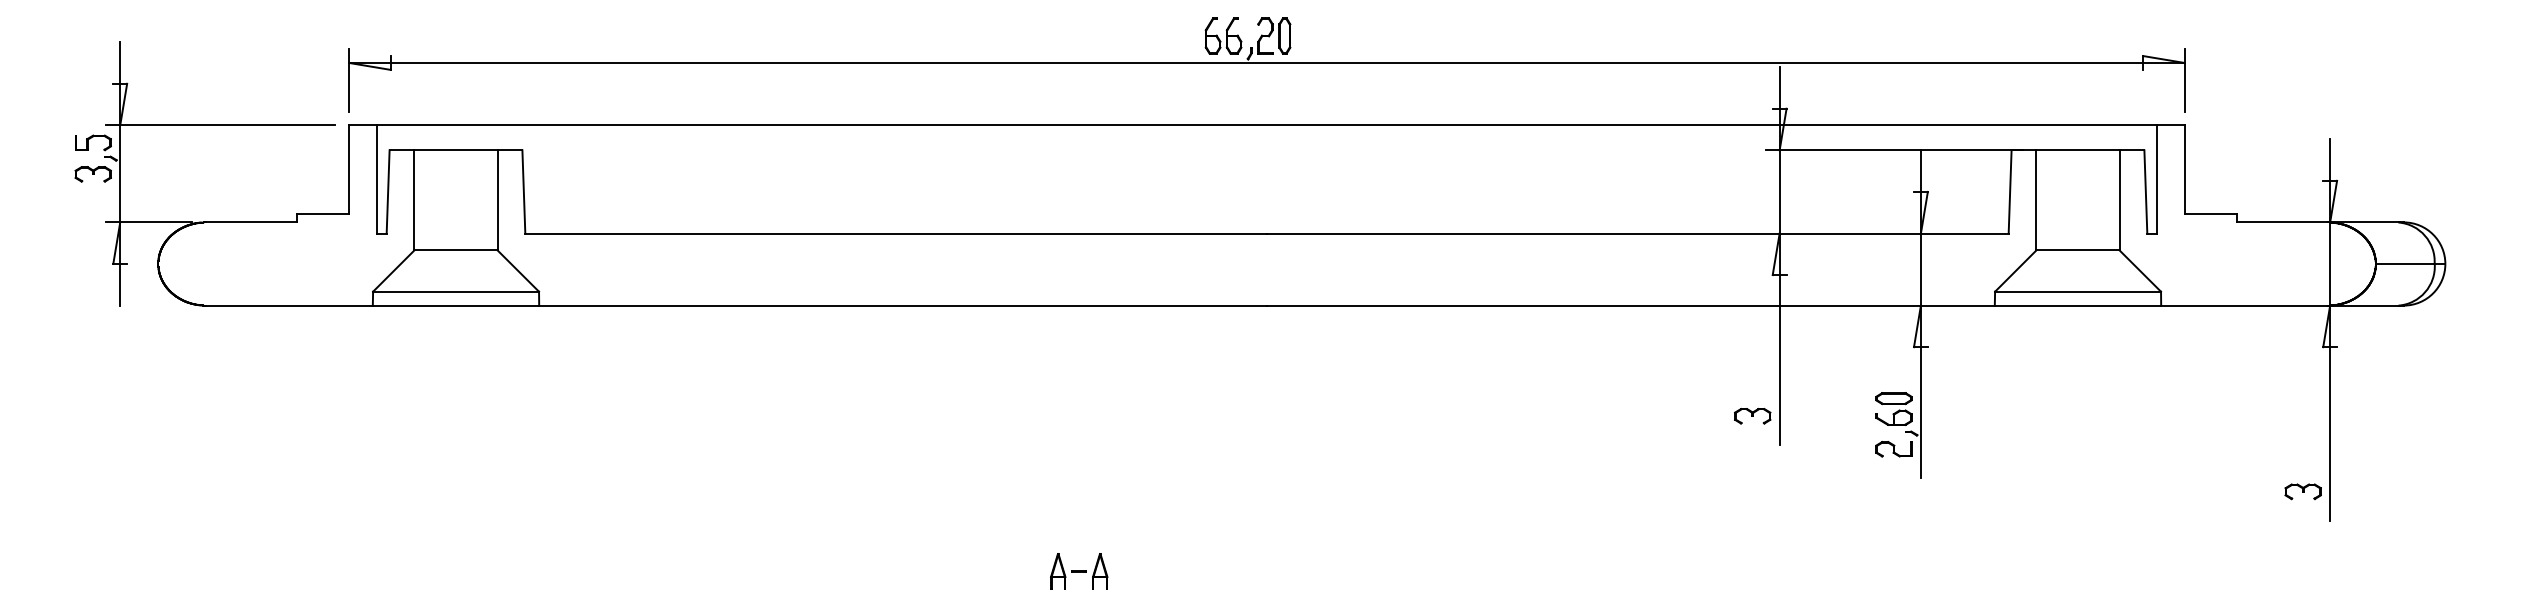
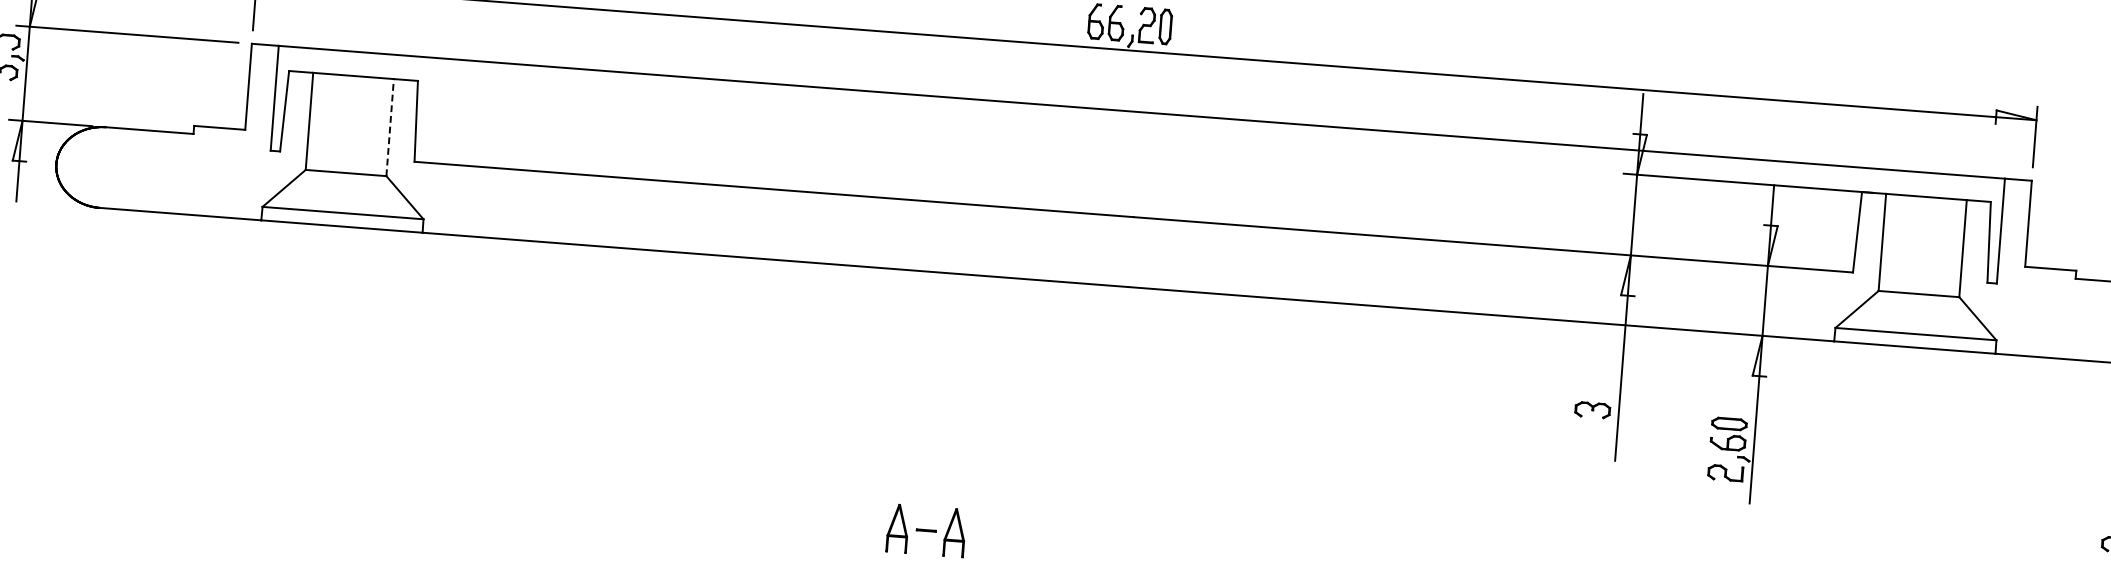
line: (497, 199) -> (390, 126), solid -> dashed
part: (1752, 416) -> (1592, 410), moved
part: (1079, 571) -> (926, 530), size x1.4

